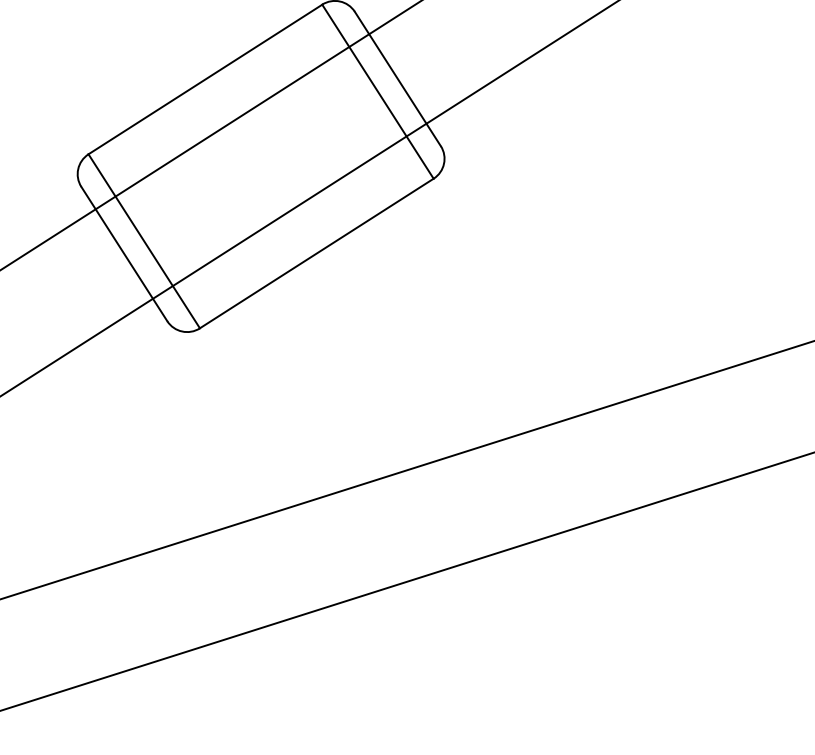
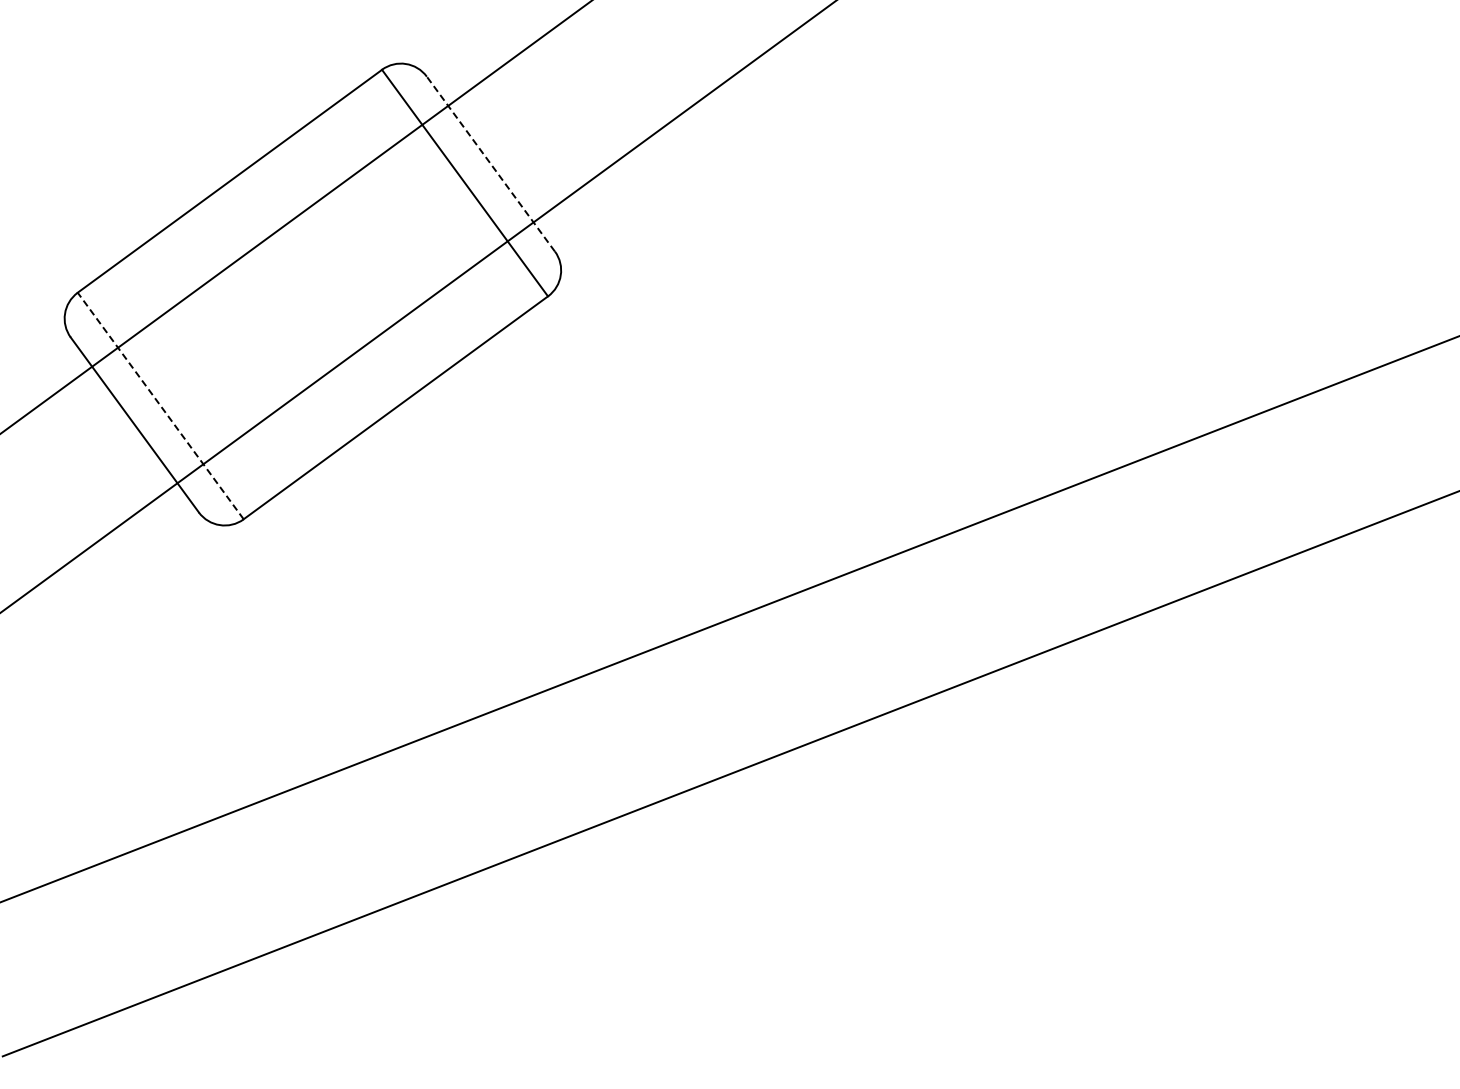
line: (397, 78) -> (490, 163), solid -> dashed
line: (144, 240) -> (160, 405), solid -> dashed

